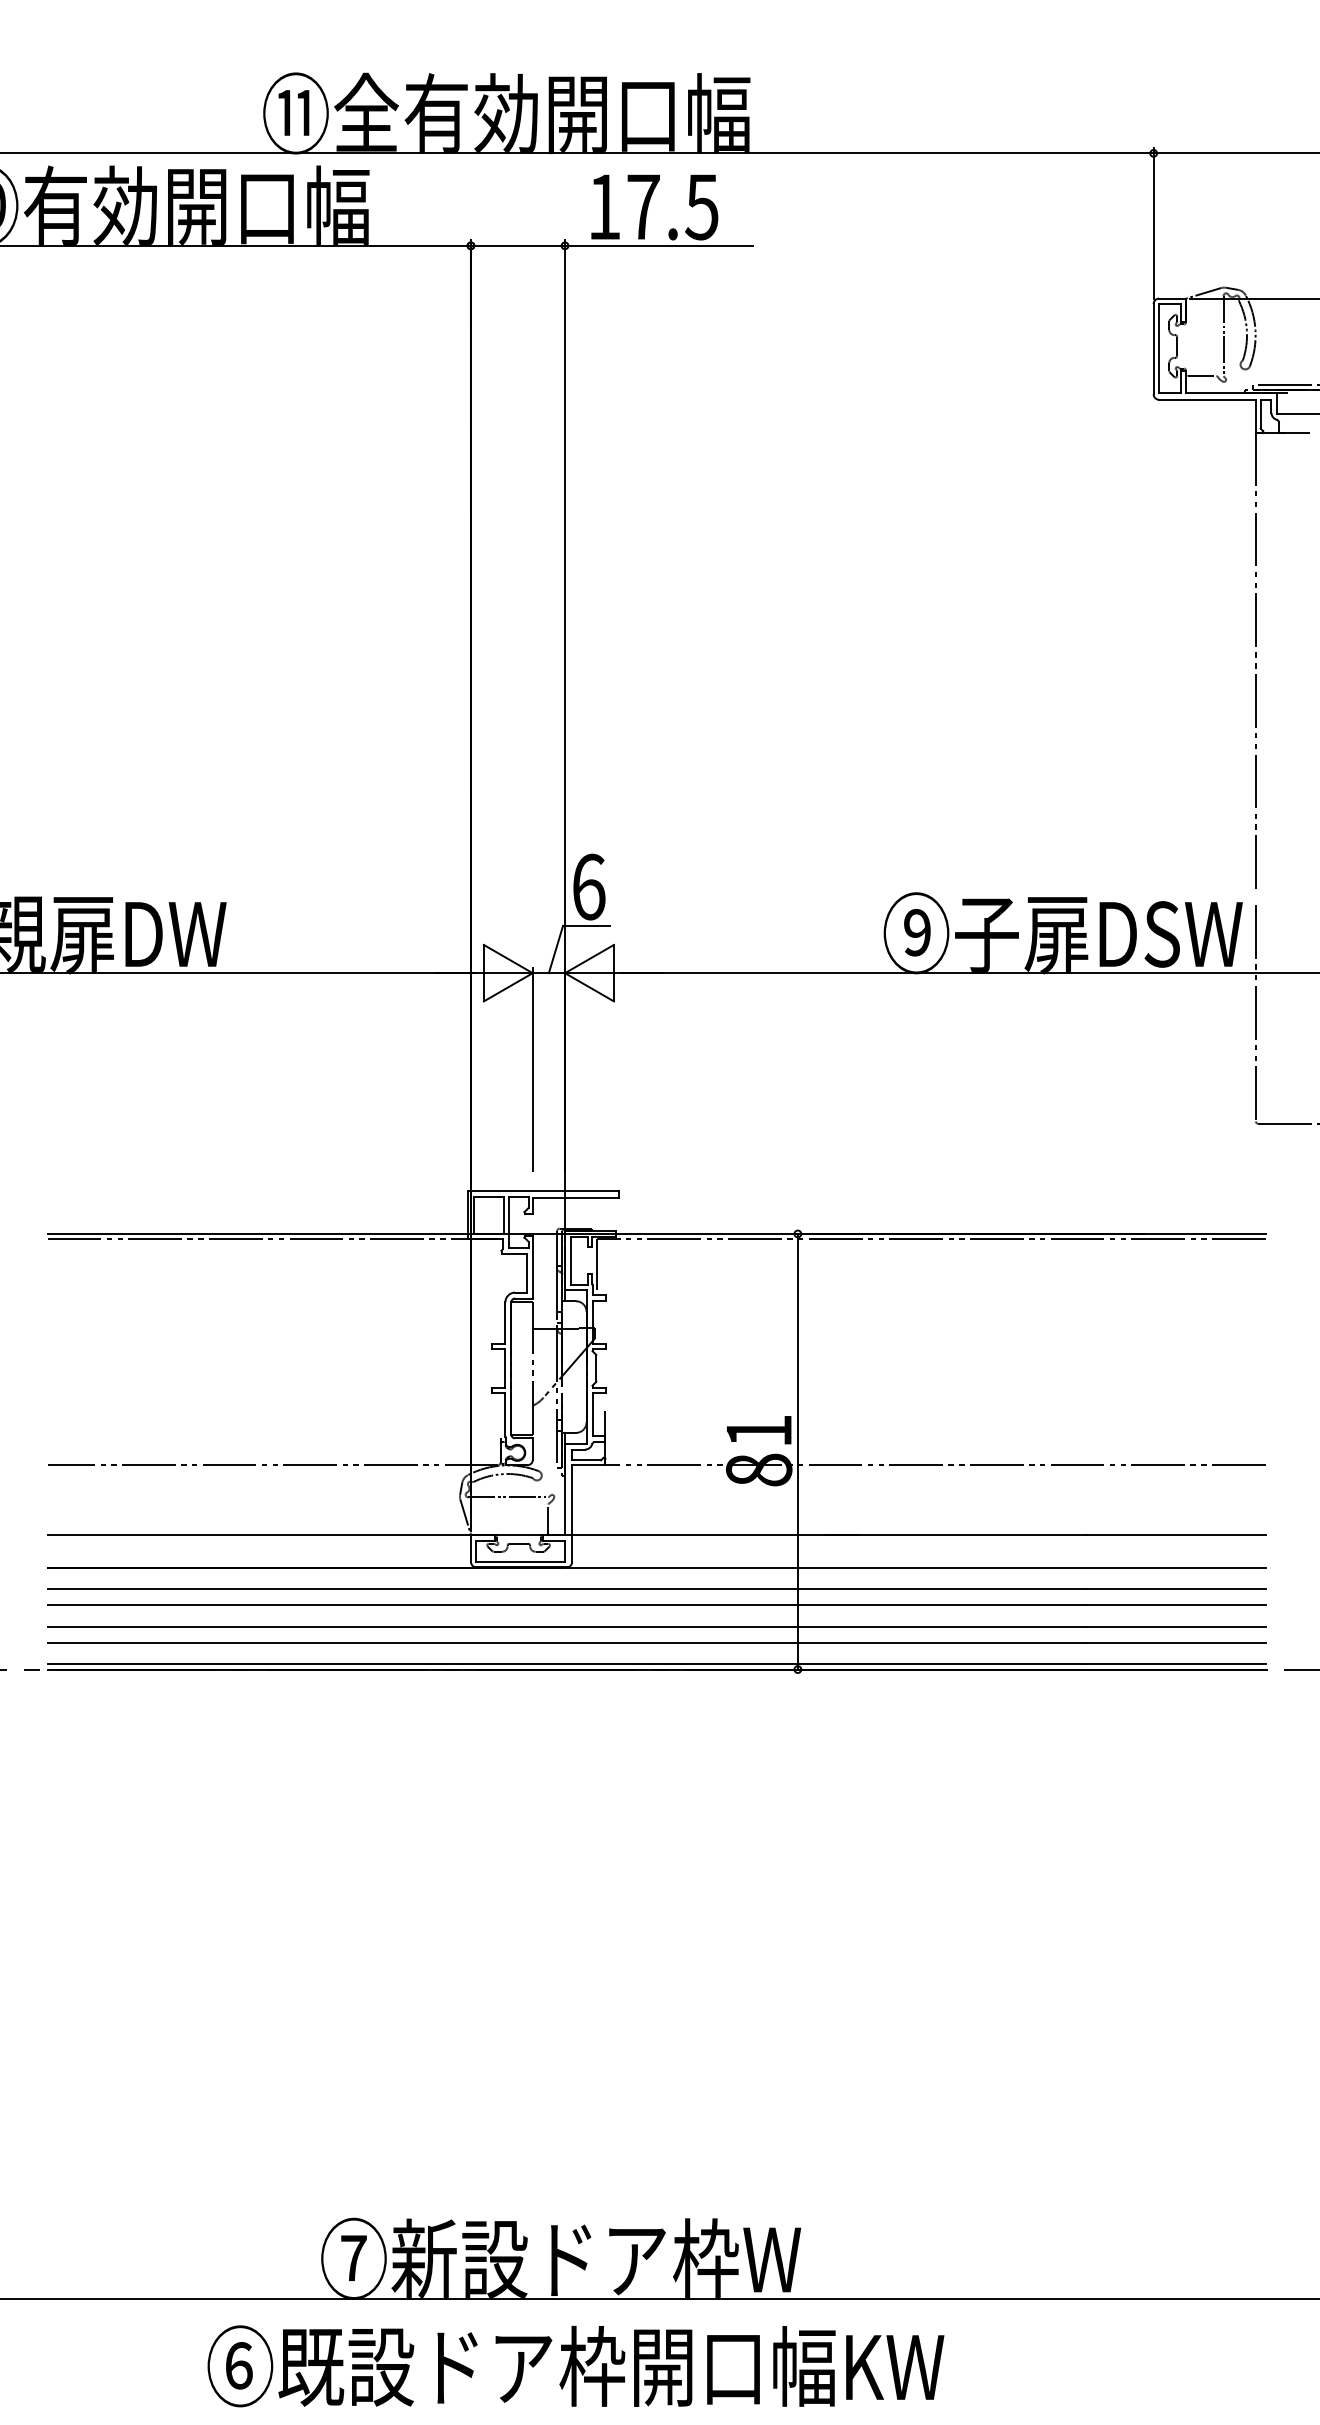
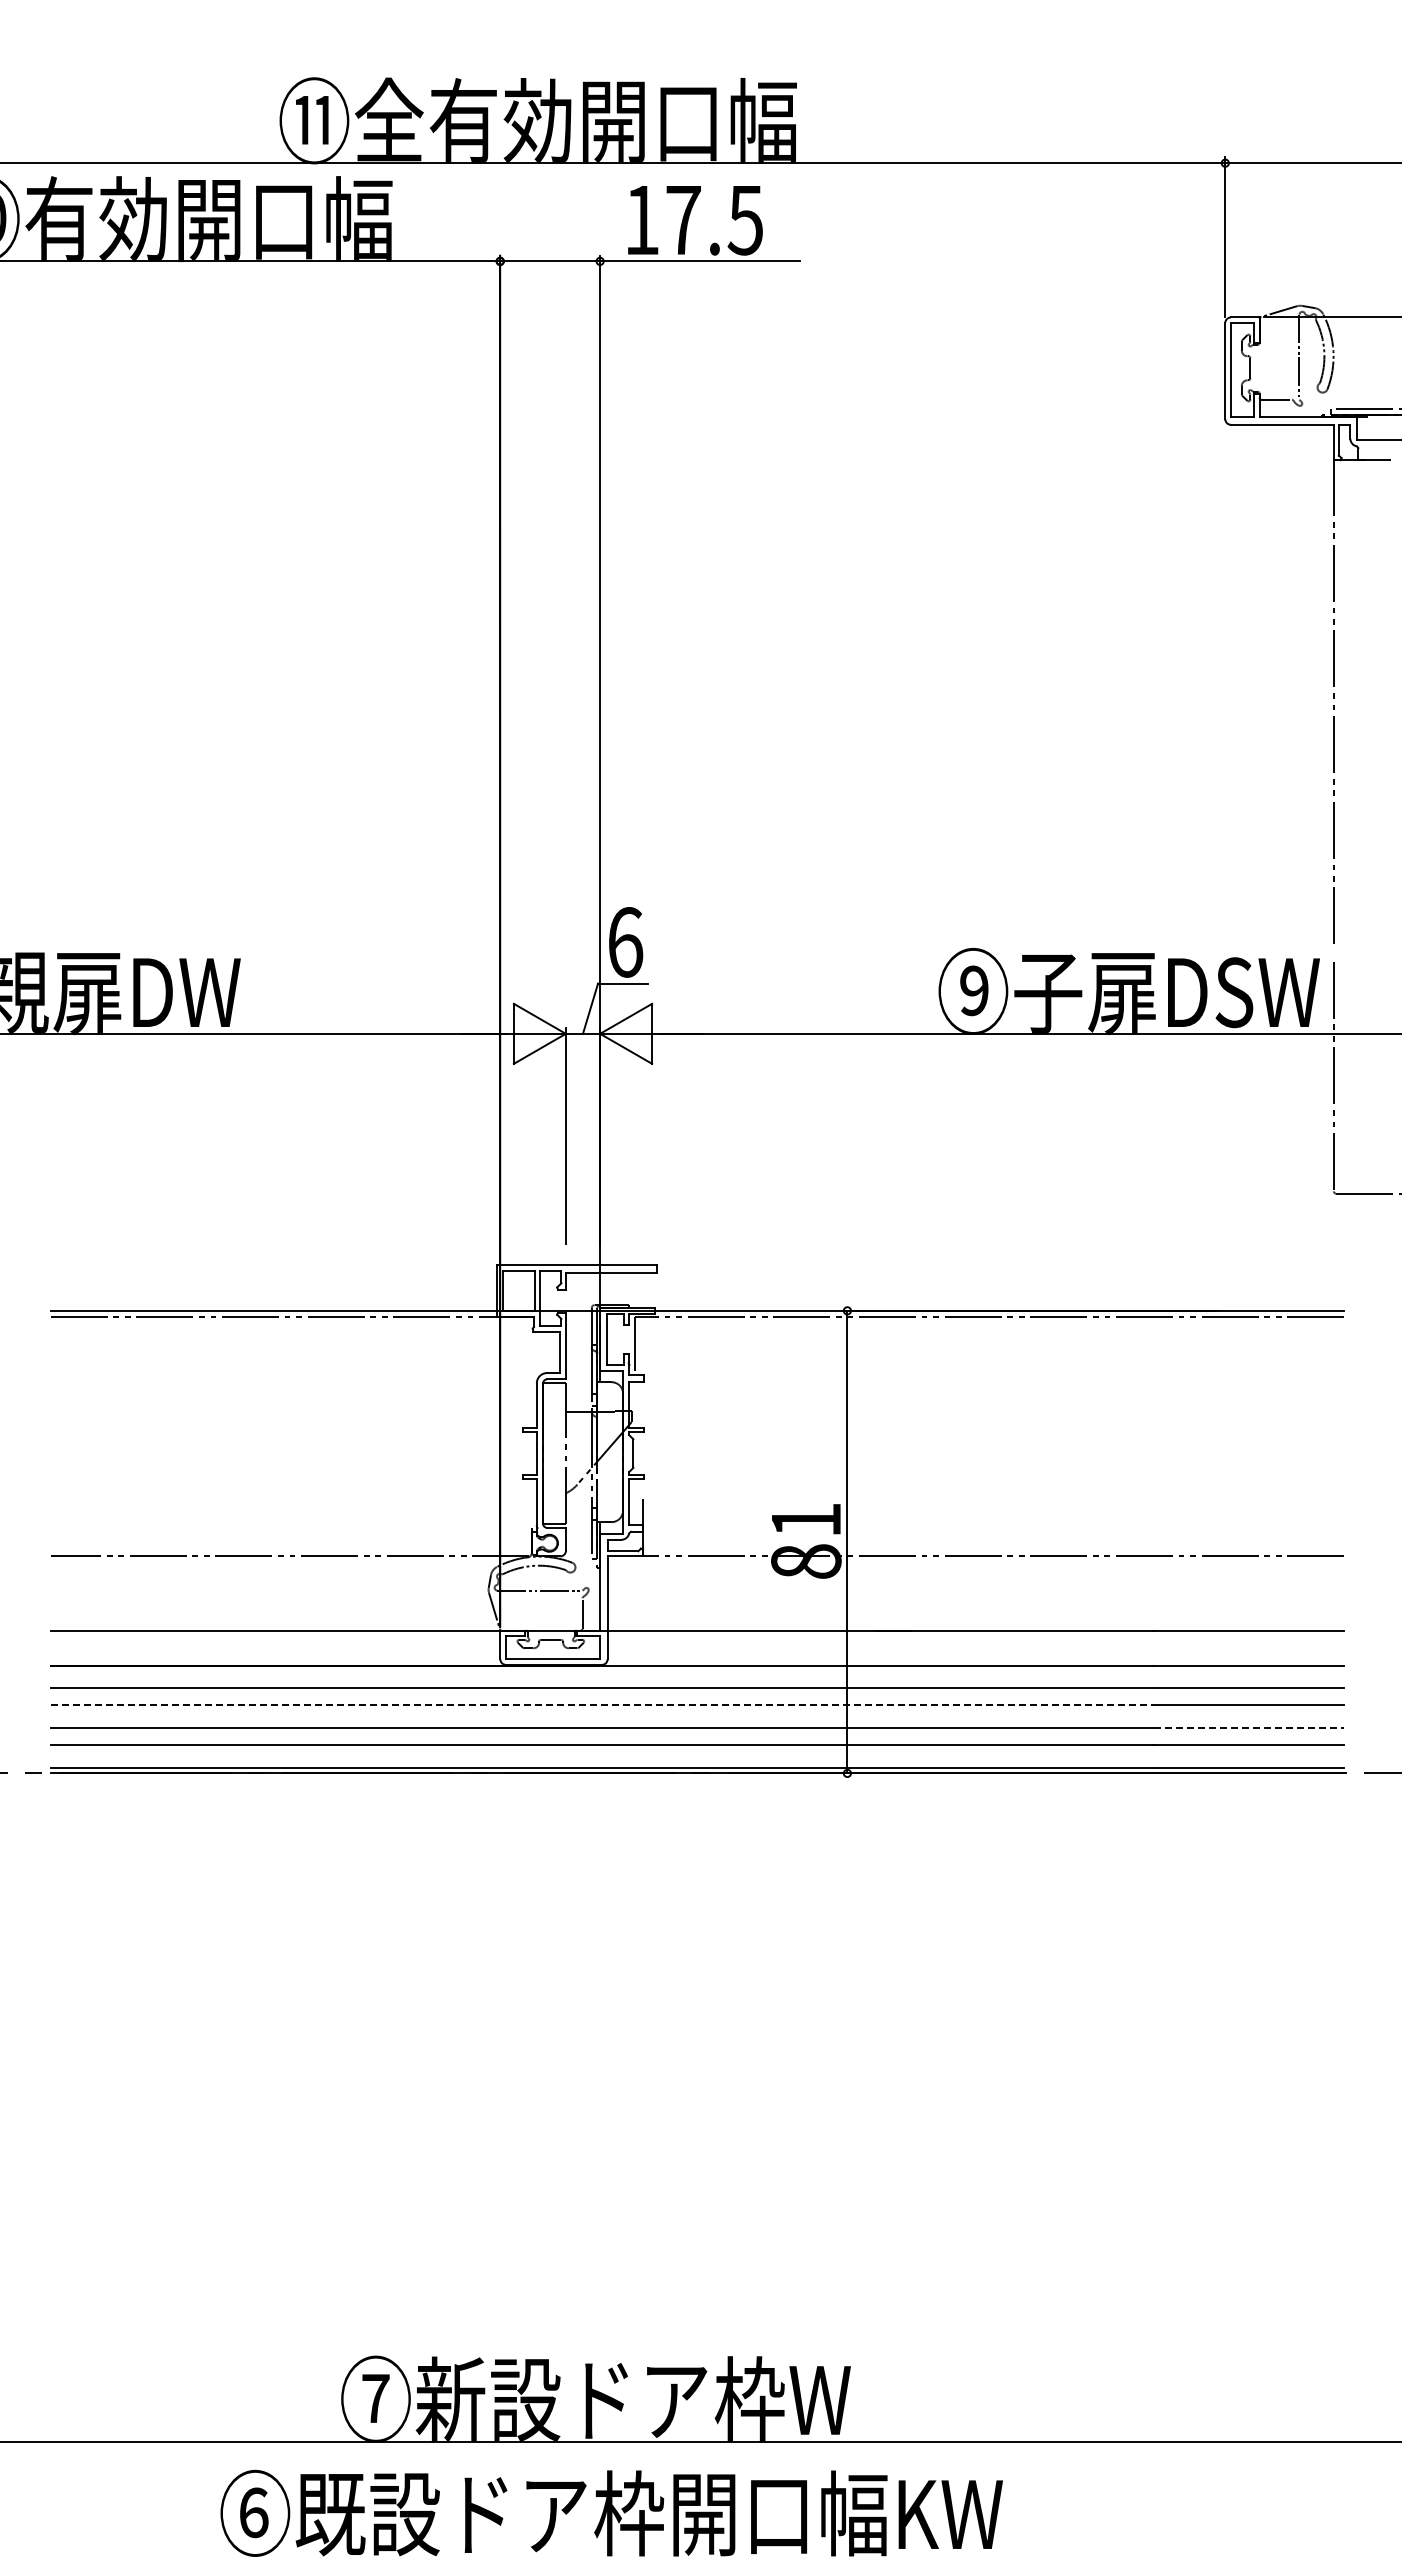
line: (567, 1604) -> (602, 1704), solid -> dashed
line: (1176, 1626) -> (1249, 1727), solid -> dashed

